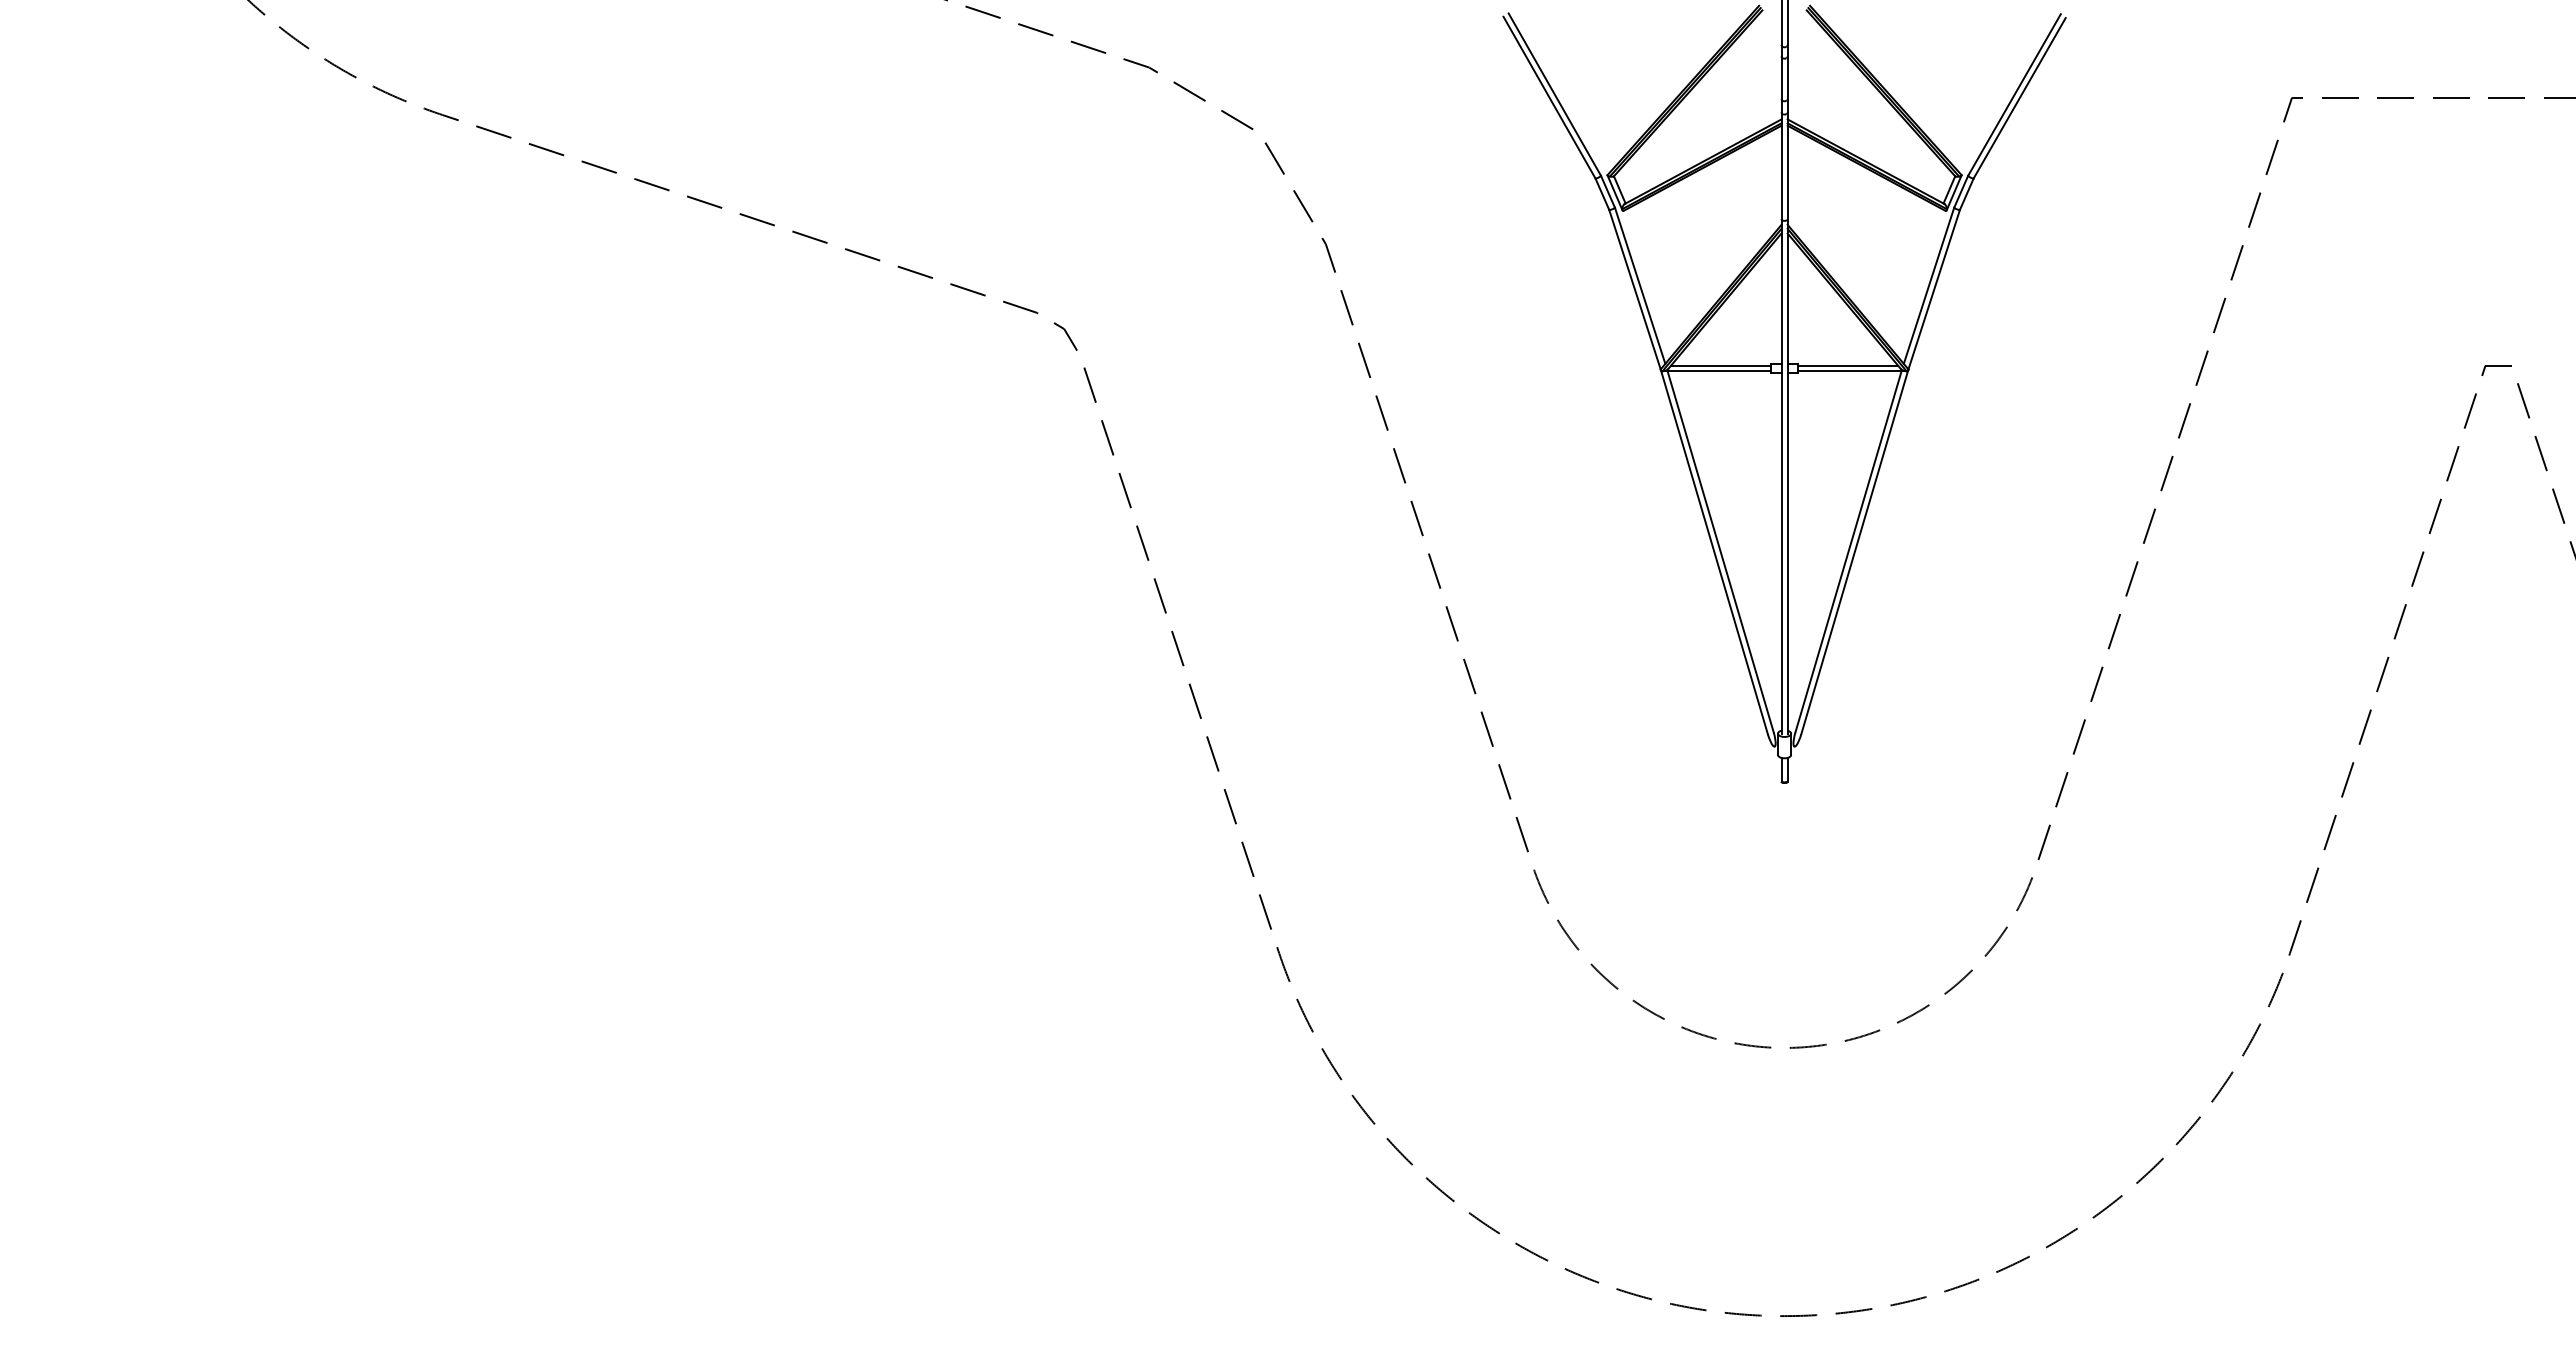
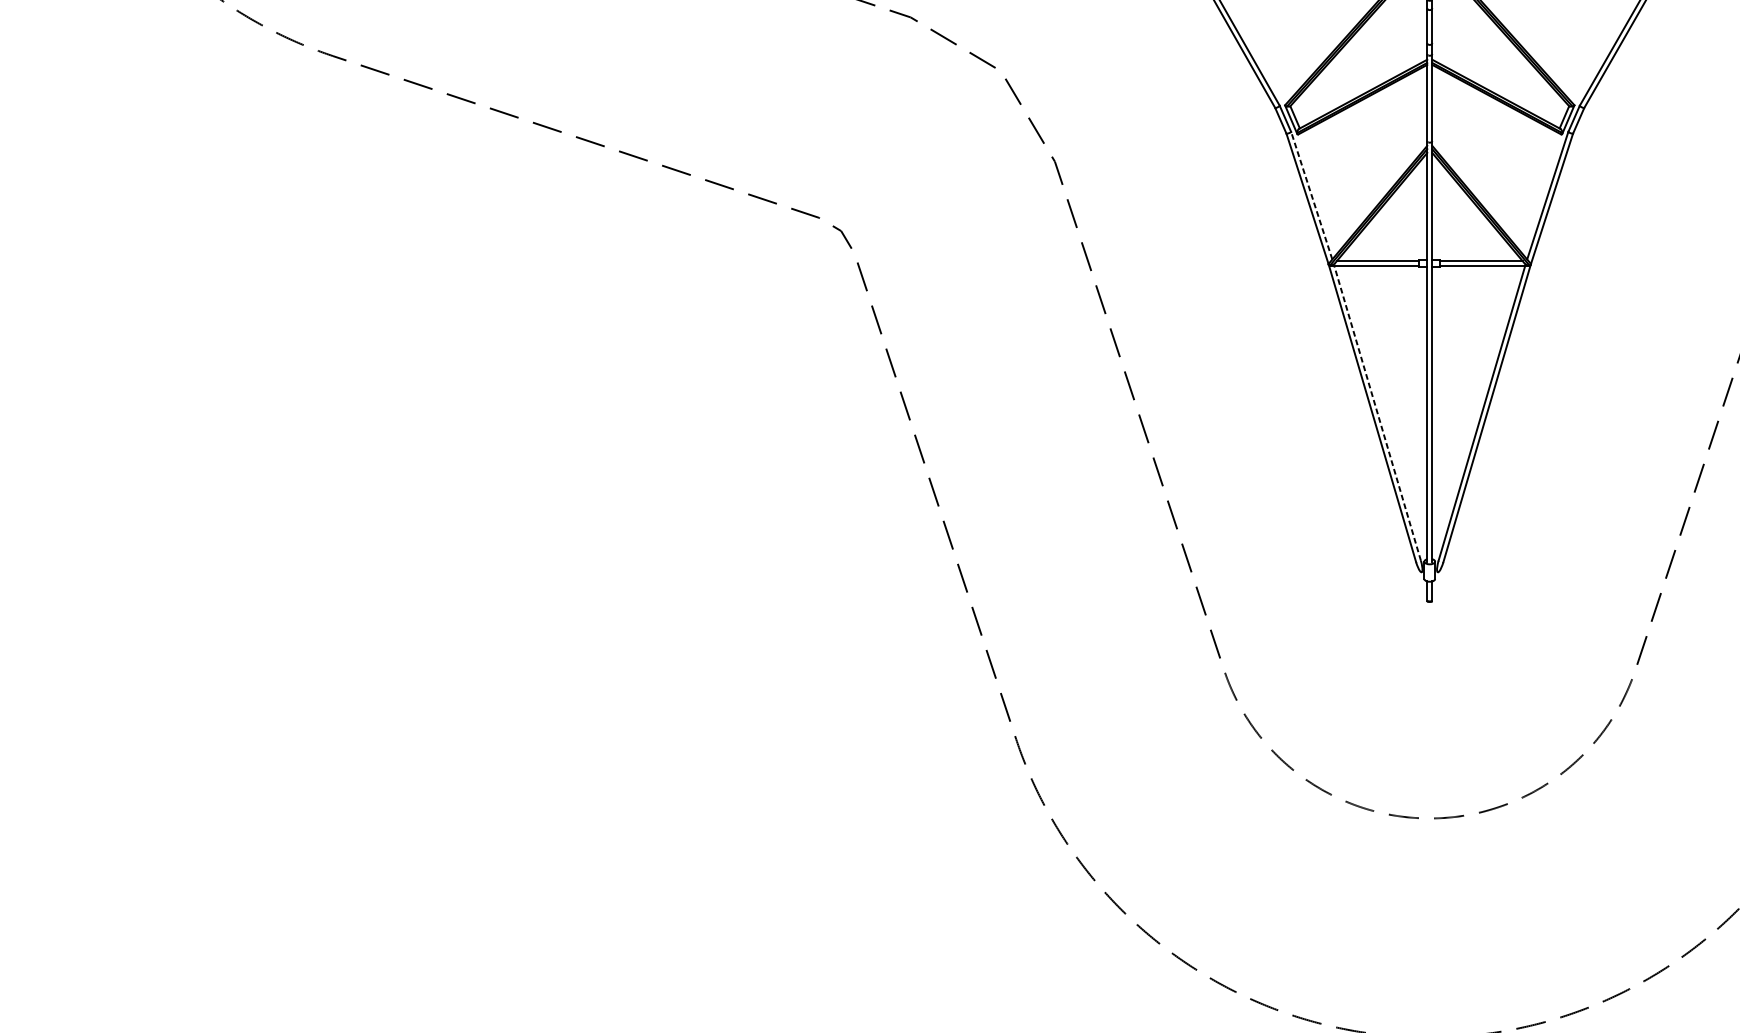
line: (1639, 285) -> (1311, 195), solid -> dashed
line: (1720, 551) -> (1377, 412), solid -> dashed

